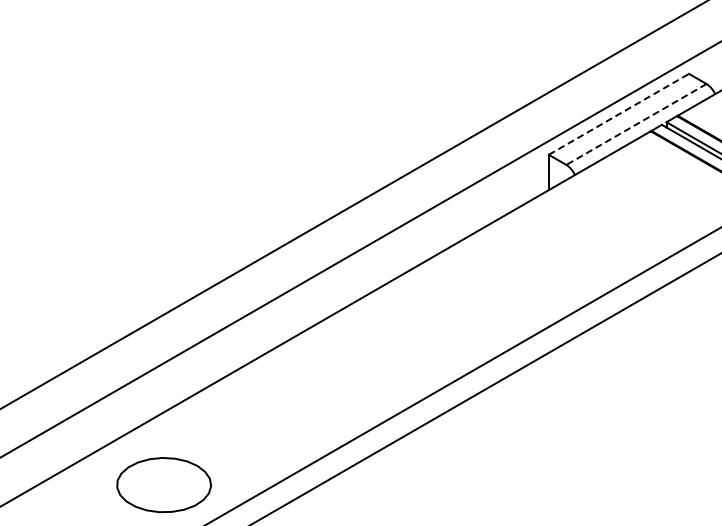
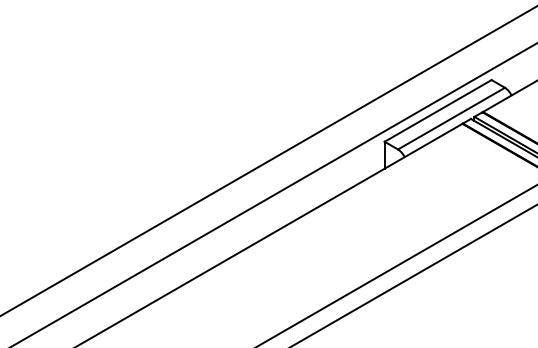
line: (618, 114) -> (437, 111), dashed -> solid
line: (636, 124) -> (451, 118), dashed -> solid

